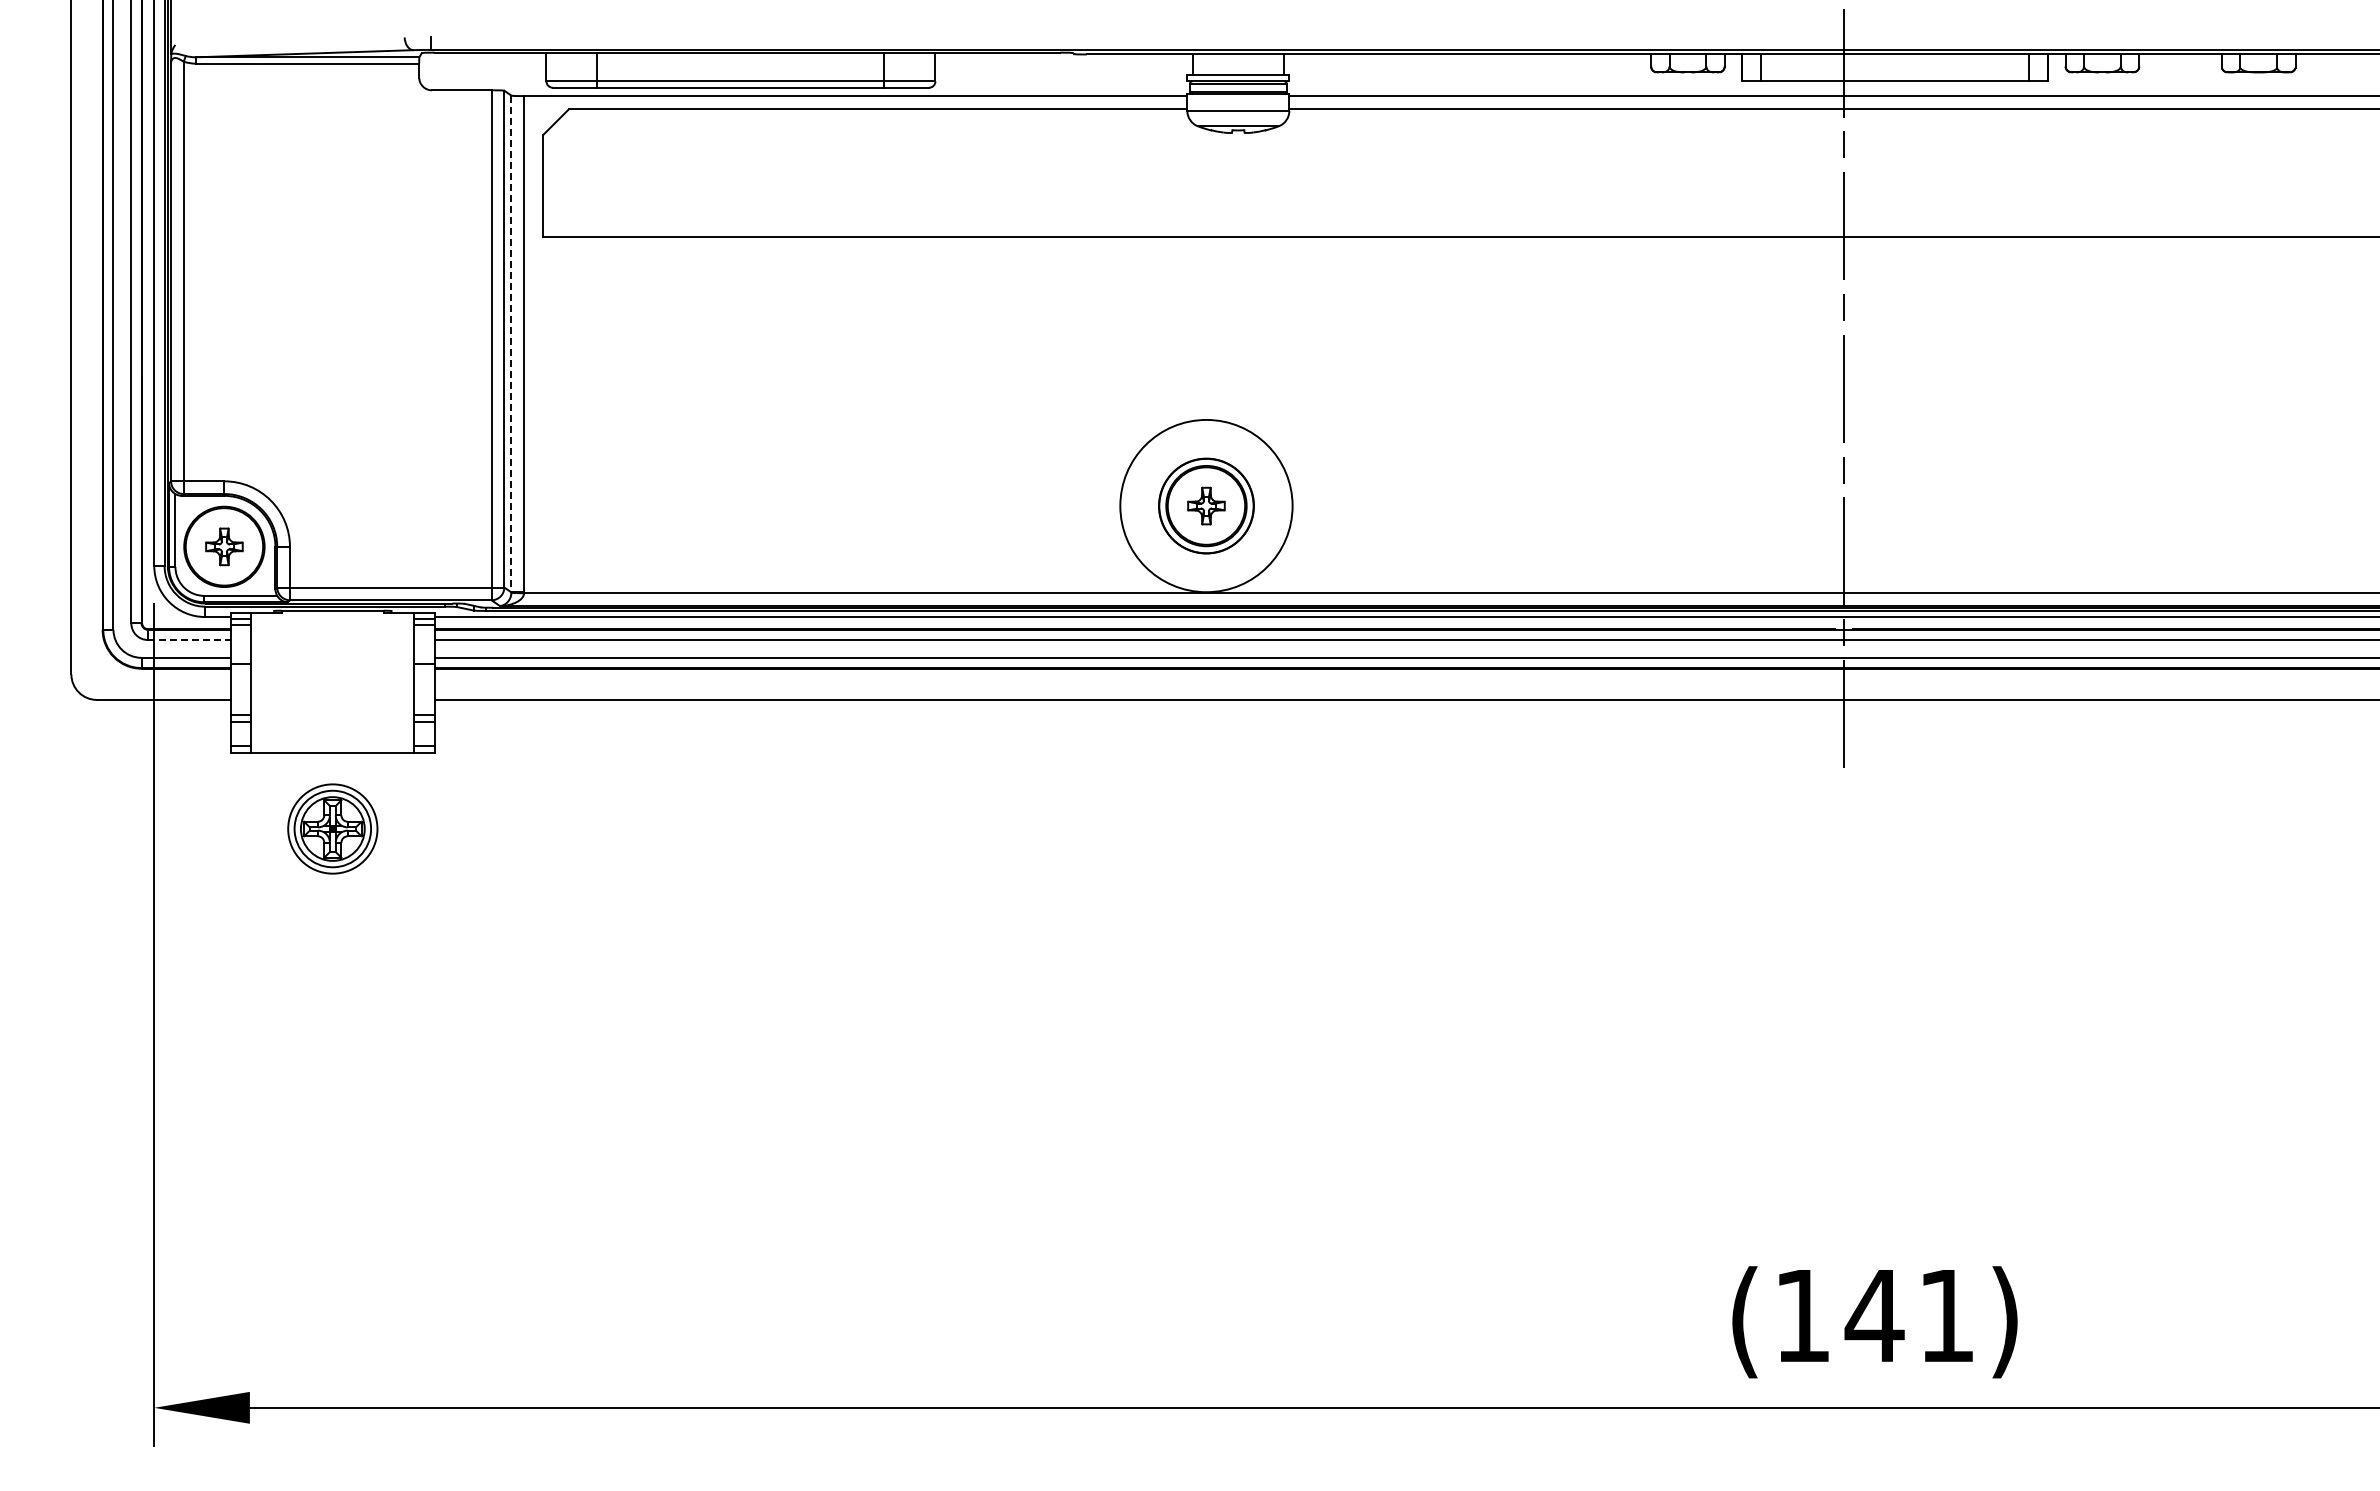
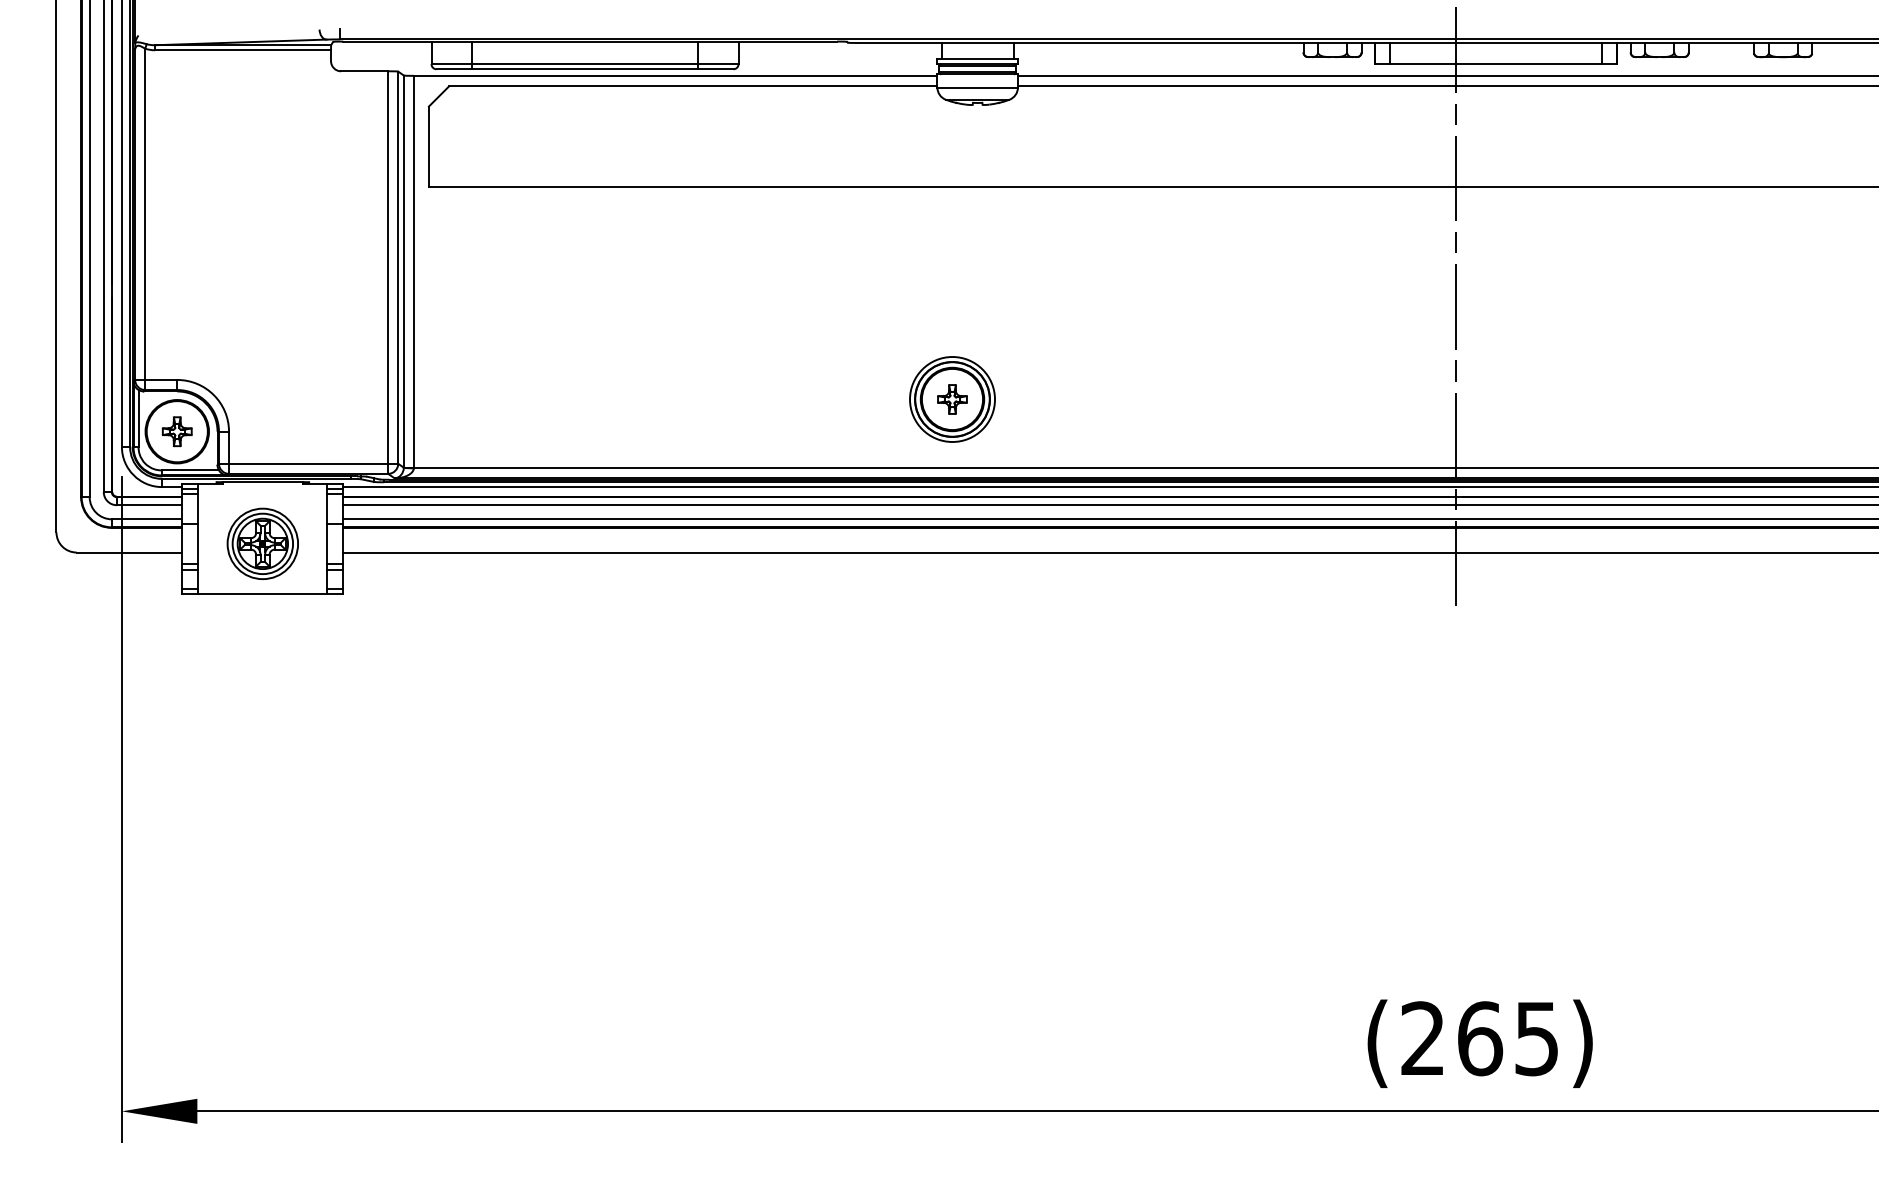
line: (511, 344) -> (403, 271), dashed -> solid
circle: (1206, 505) -> (952, 399), size x0.62
line: (189, 639) -> (149, 504), dashed -> solid
part: (332, 828) -> (262, 543), moved
text: (1874, 1315) -> (1479, 1038), (141) -> (265)

